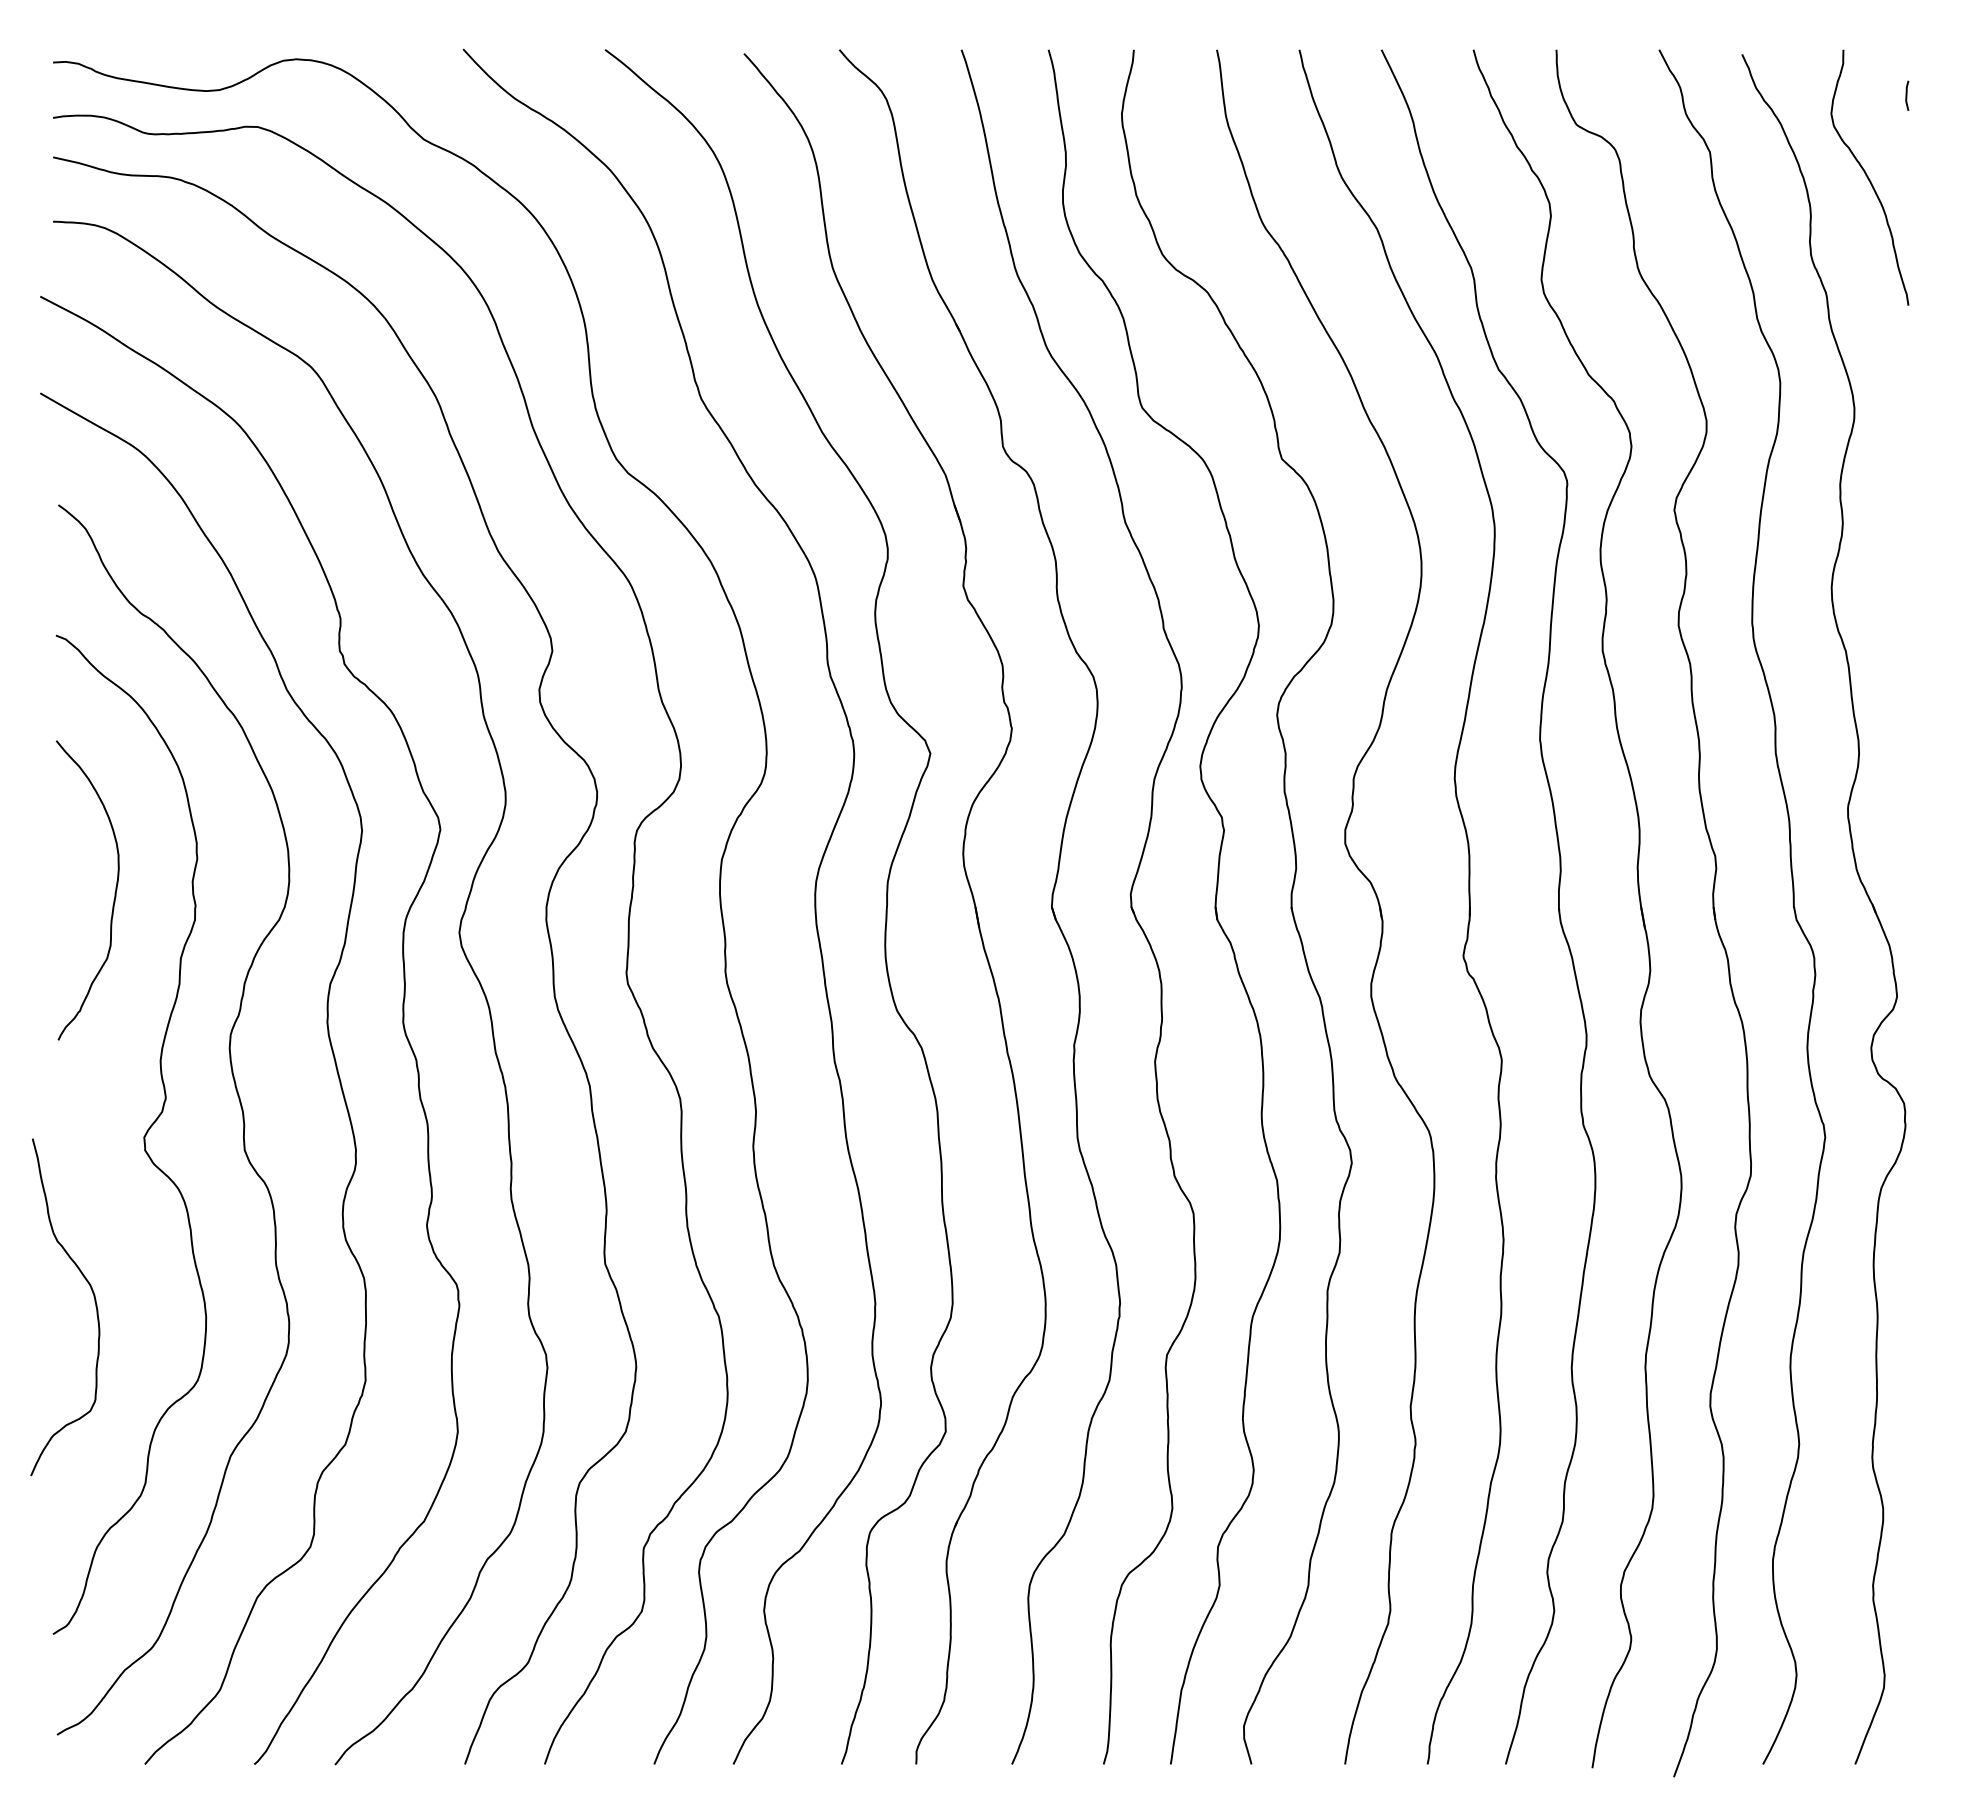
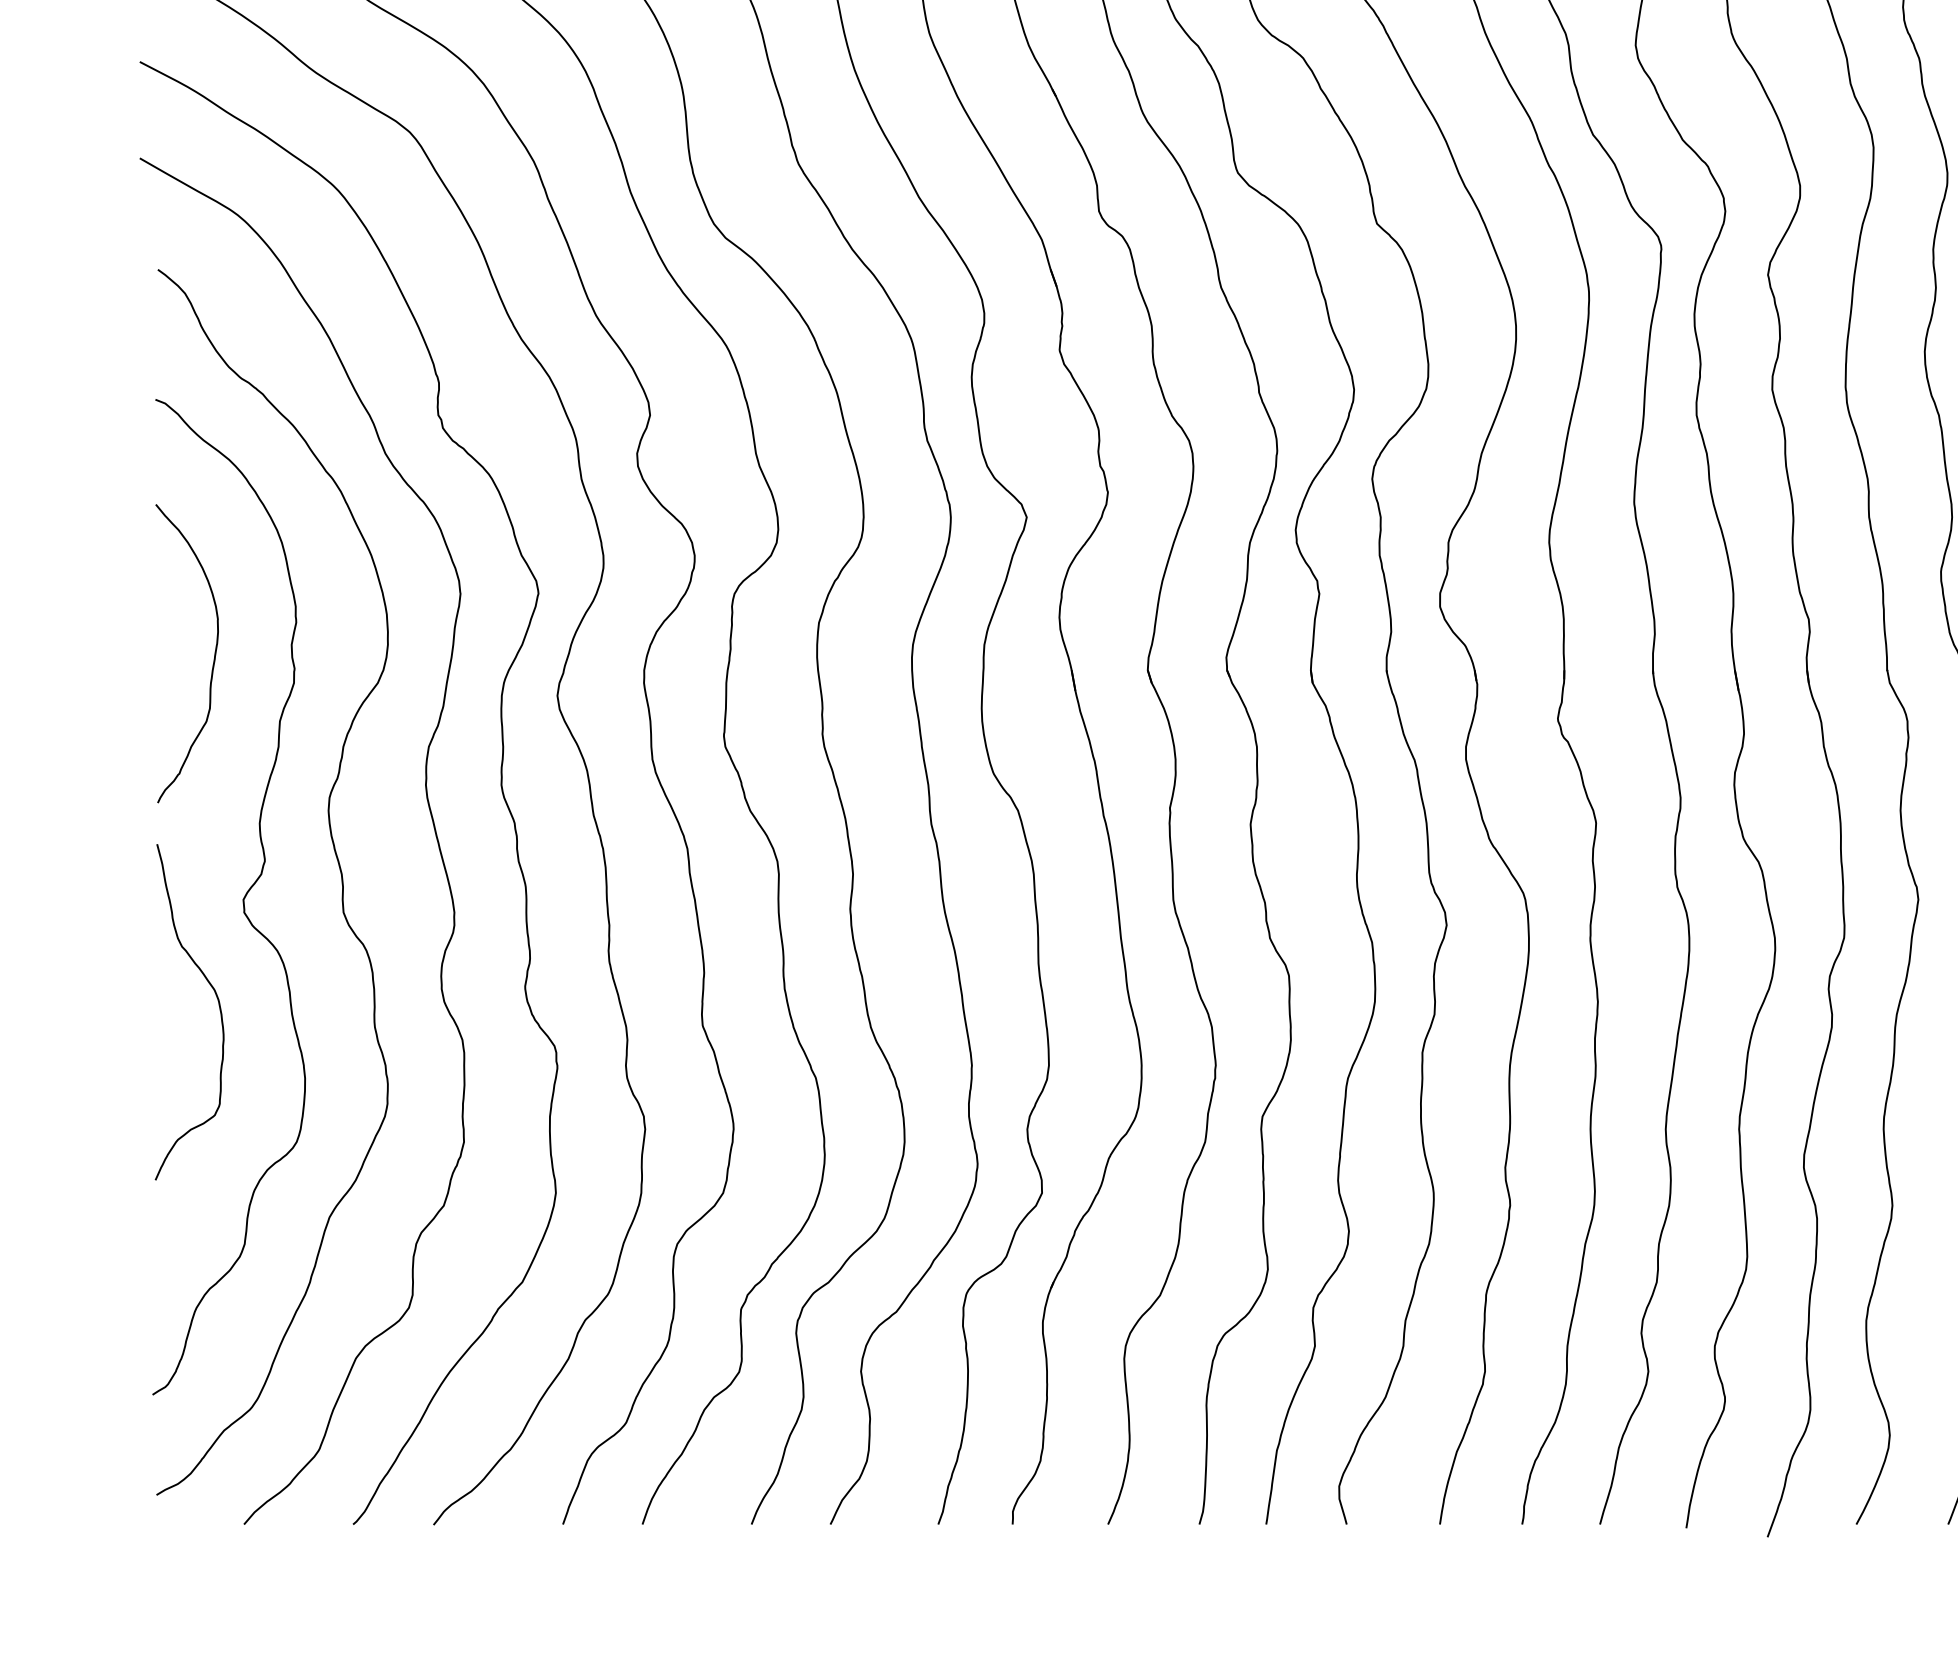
curve: (94, 1302) -> (218, 1007), moved

